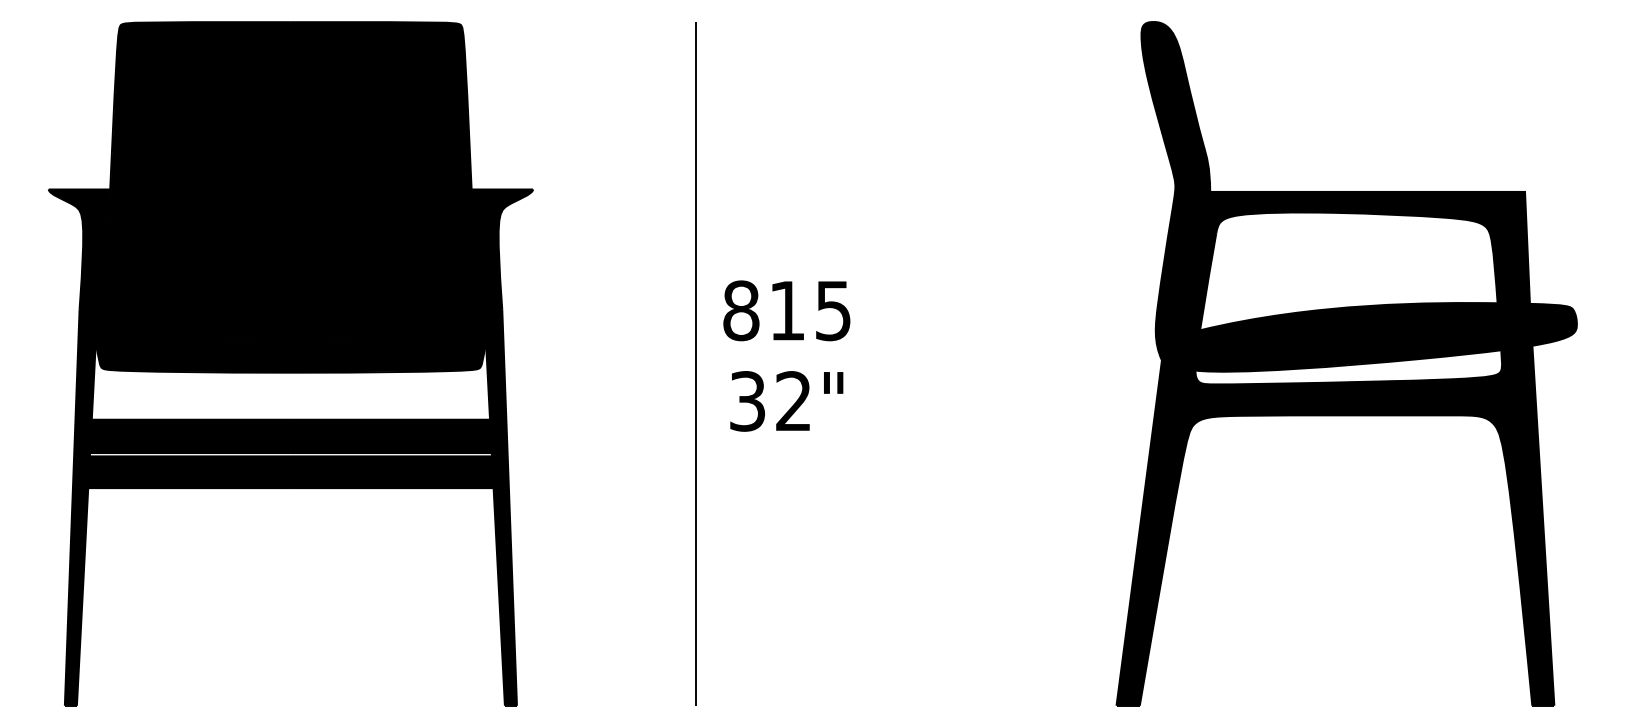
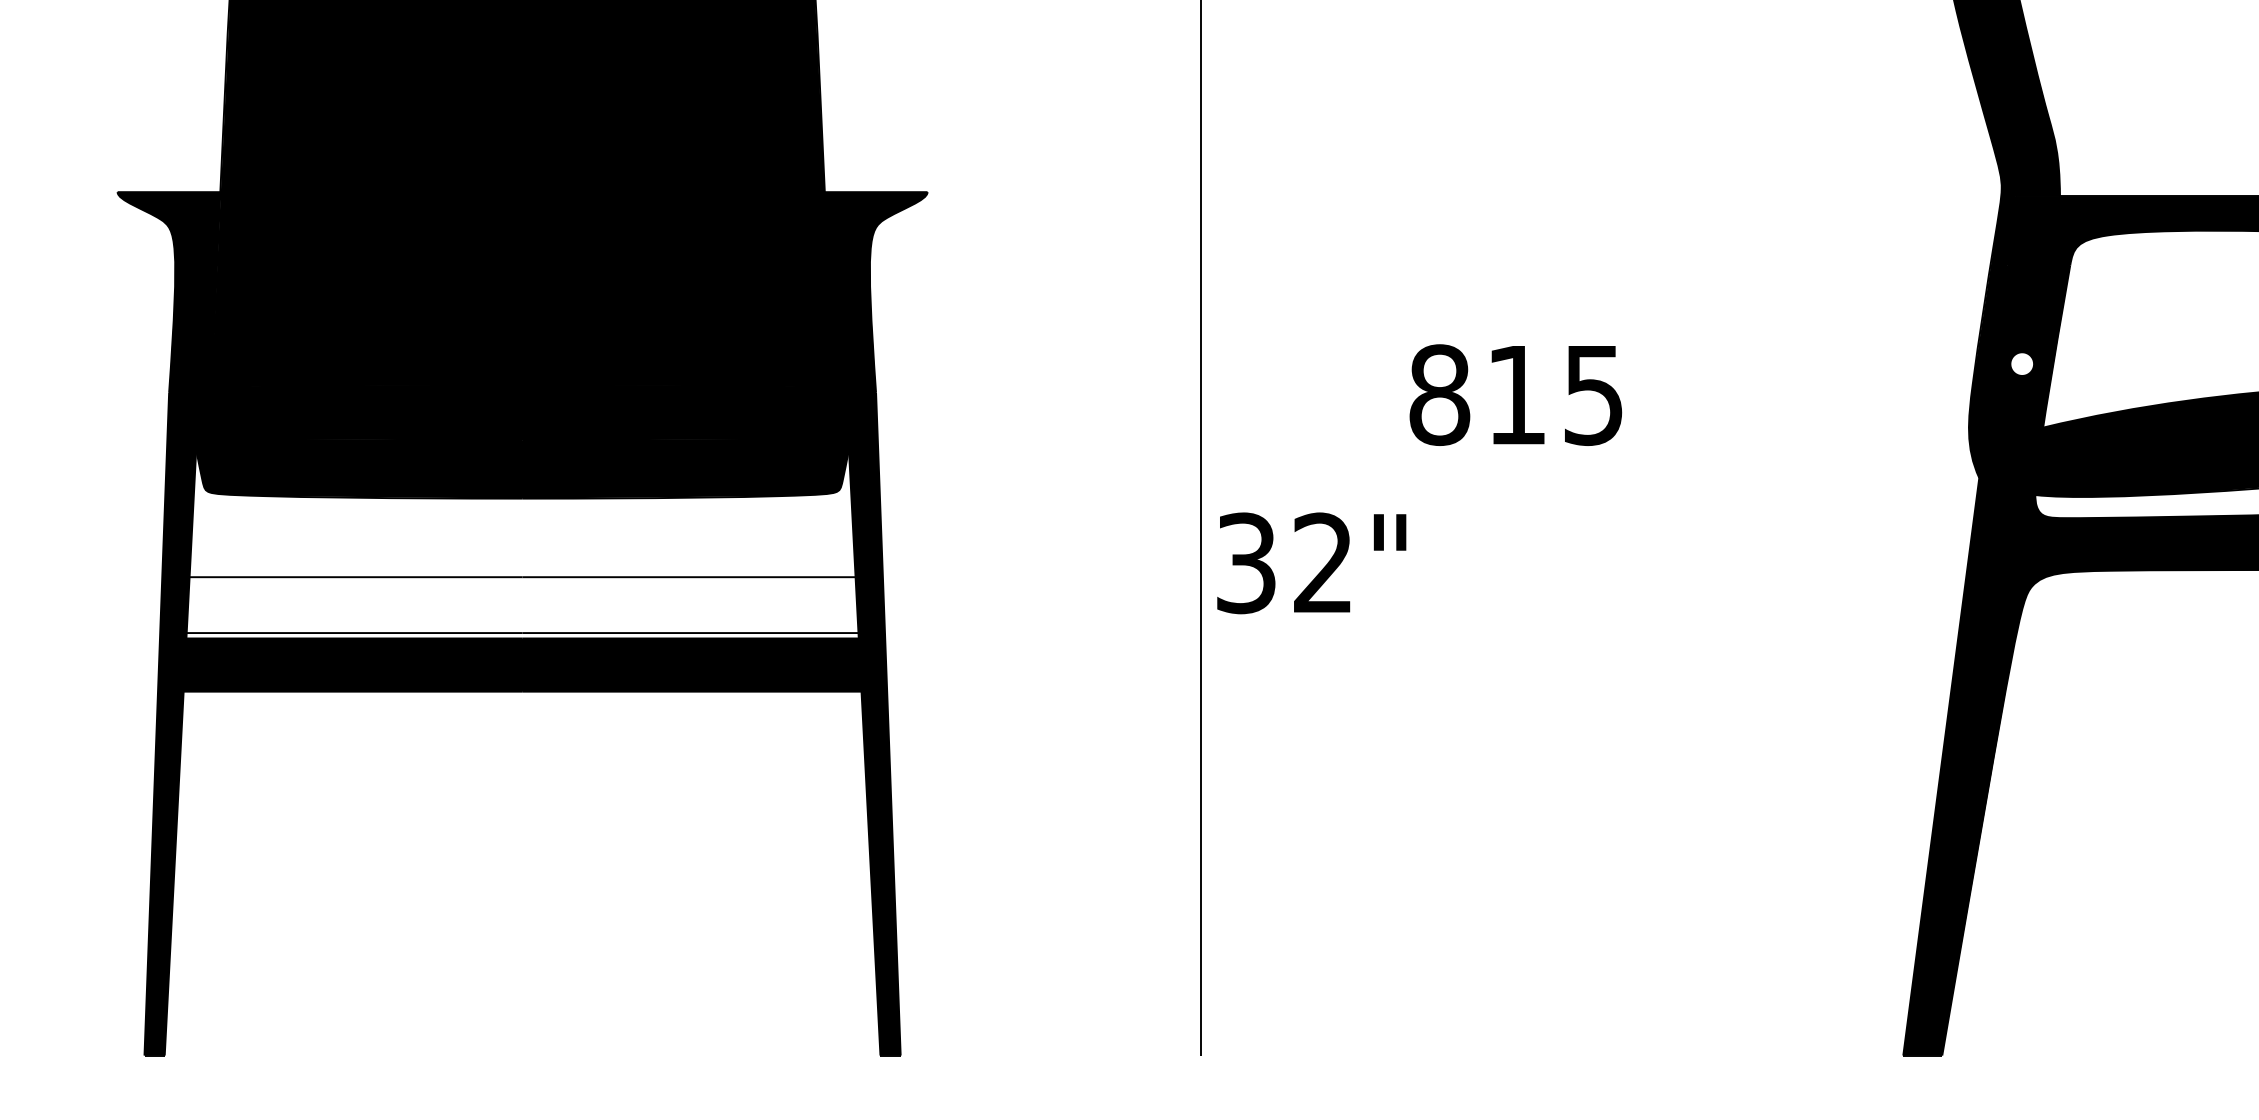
fill: (1187, 292) -> (2022, 364), removed
text: (786, 310) -> (1515, 394), moved
text: (786, 401) -> (1311, 563), moved
fill: (290, 436) -> (521, 605), removed

